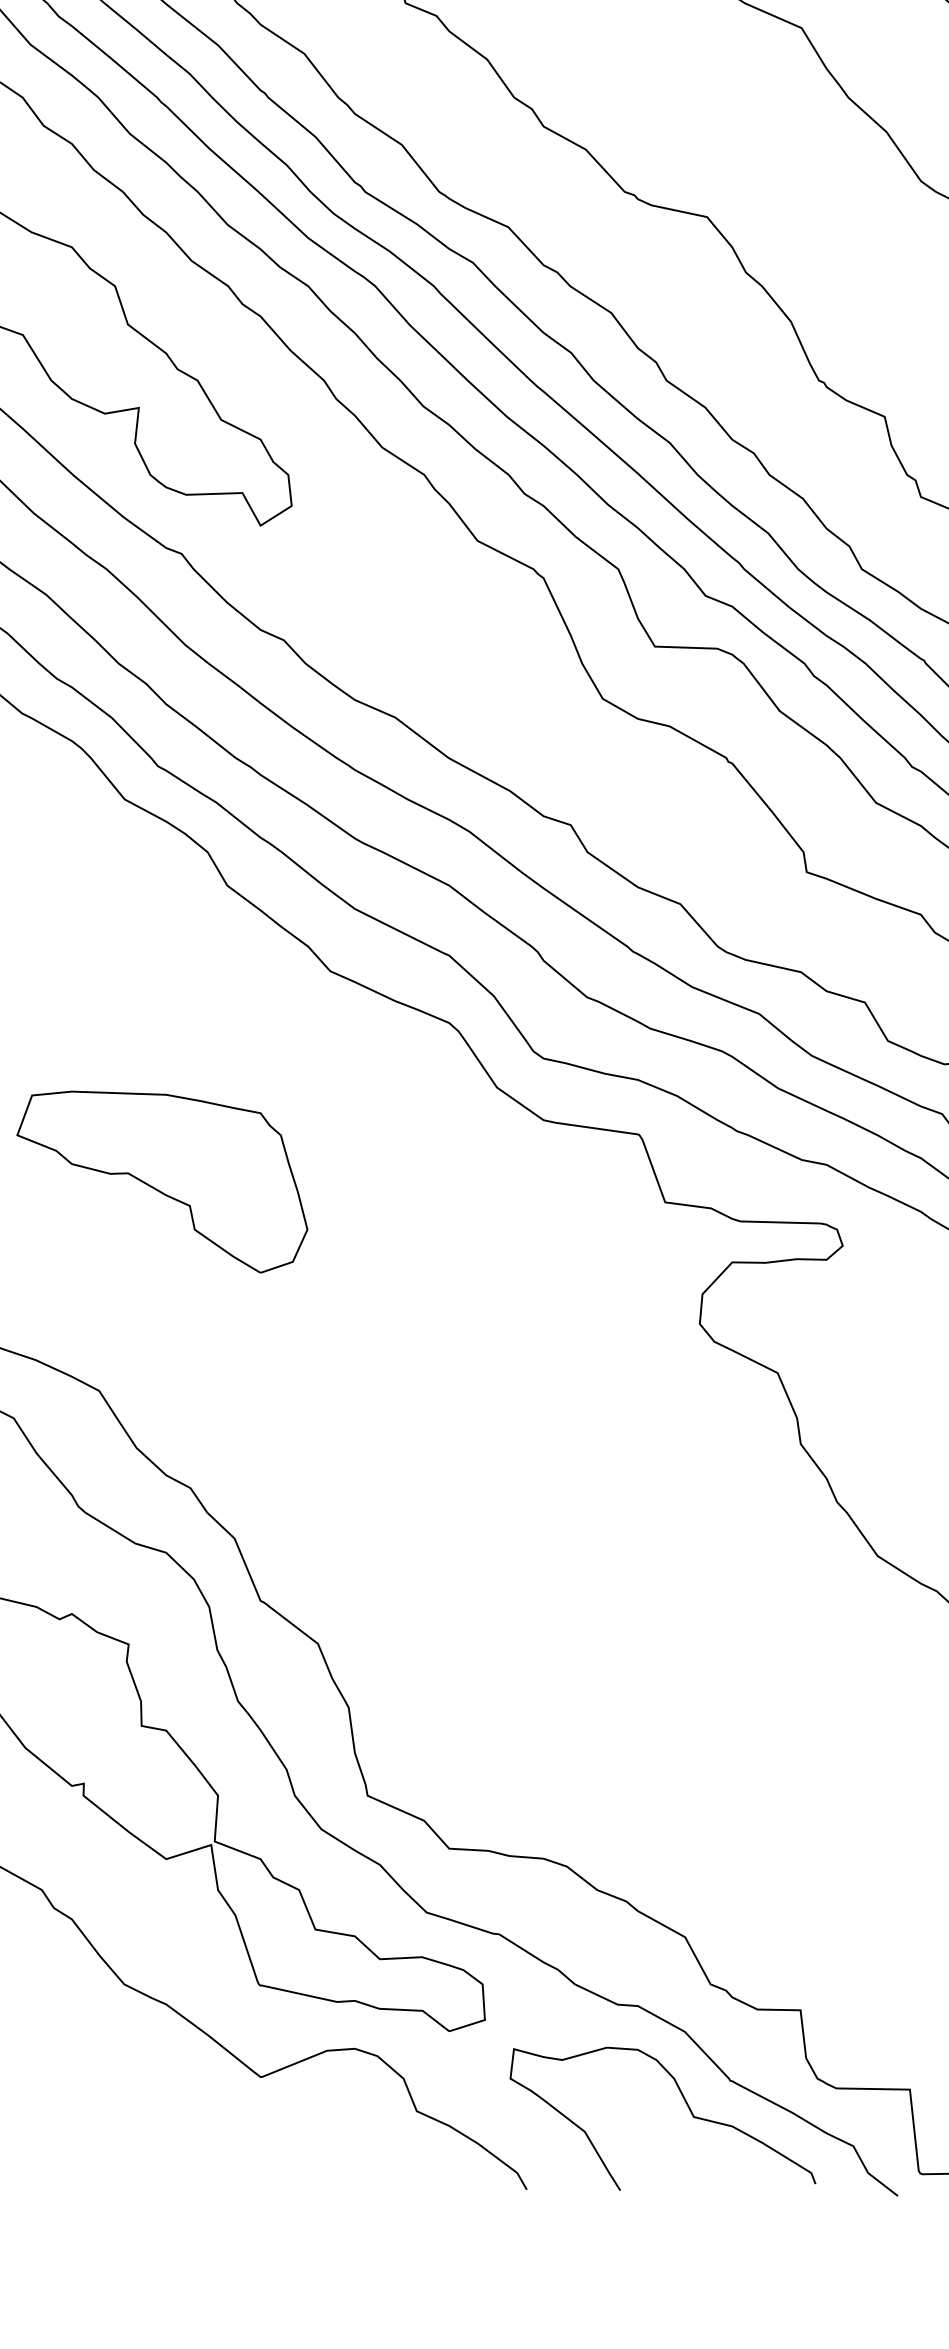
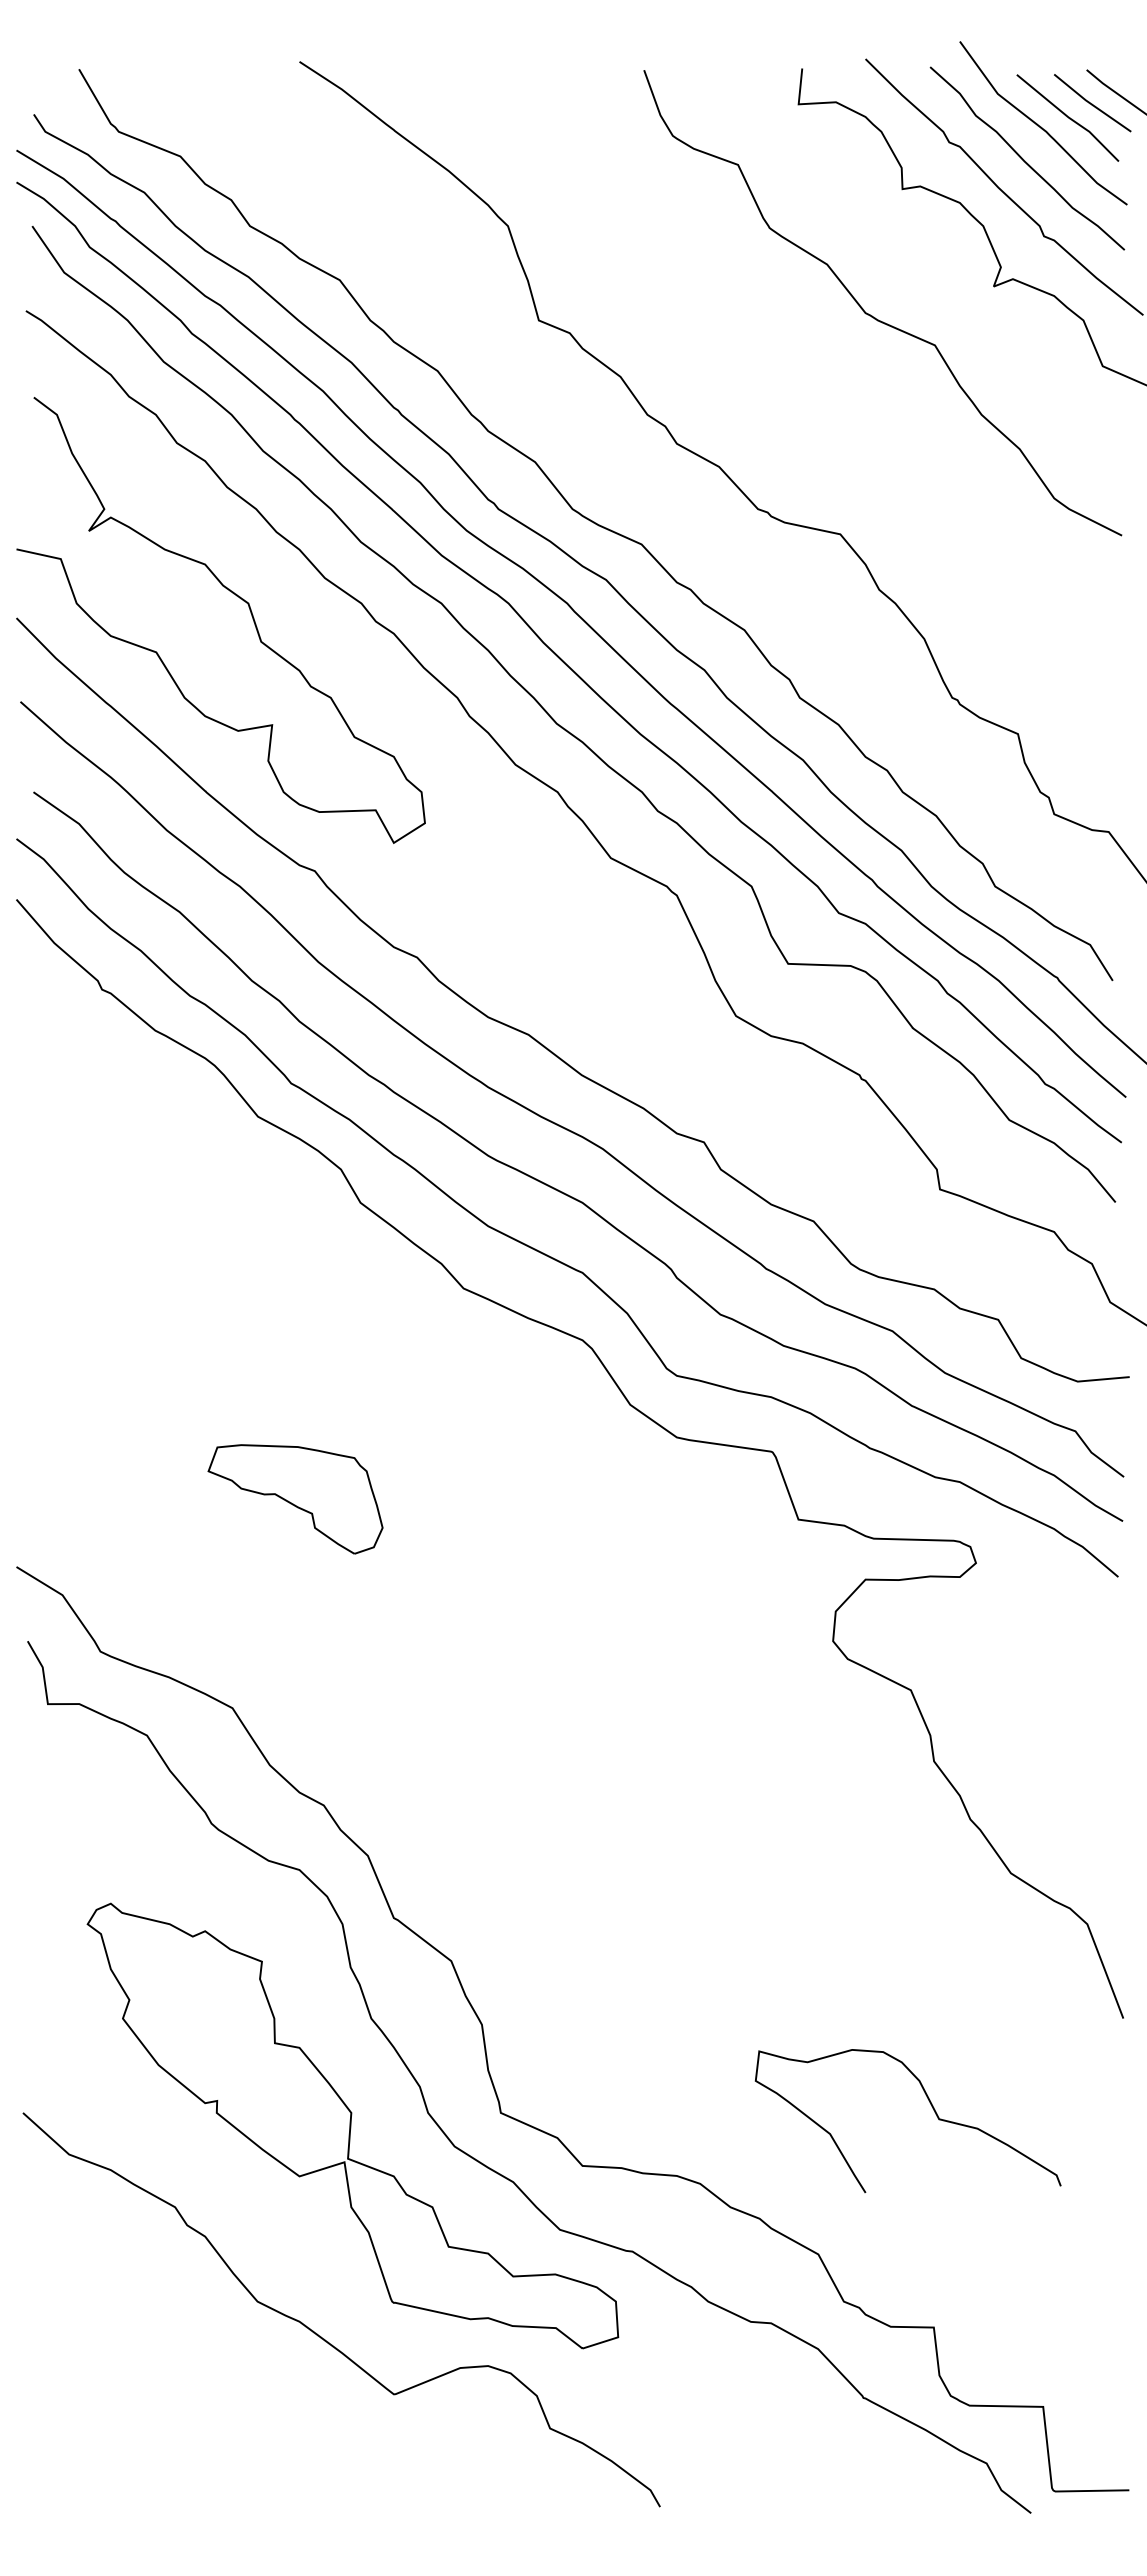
part: (162, 1182) -> (295, 1499), size x0.6
curve: (687, 2106) -> (932, 2108), moved

